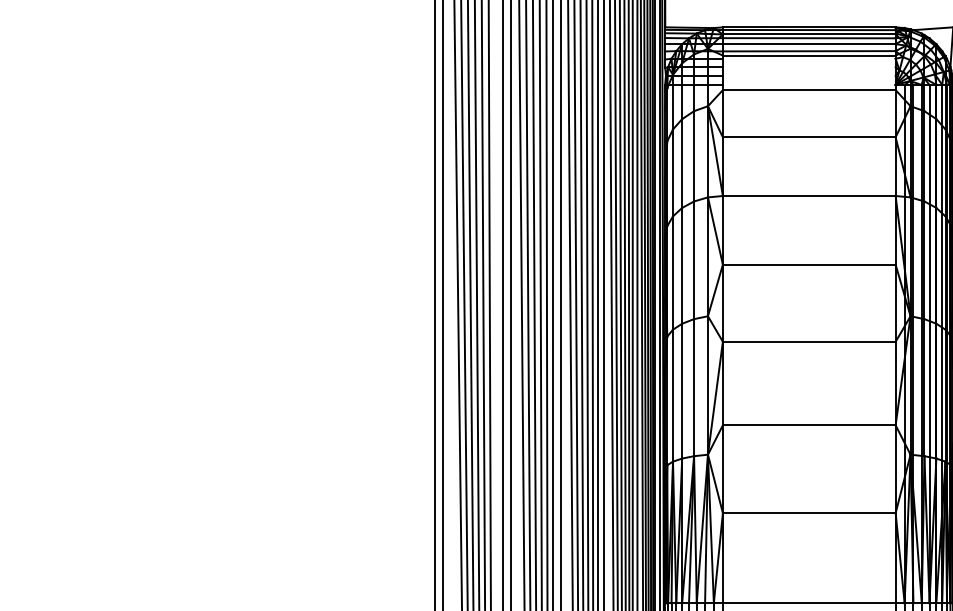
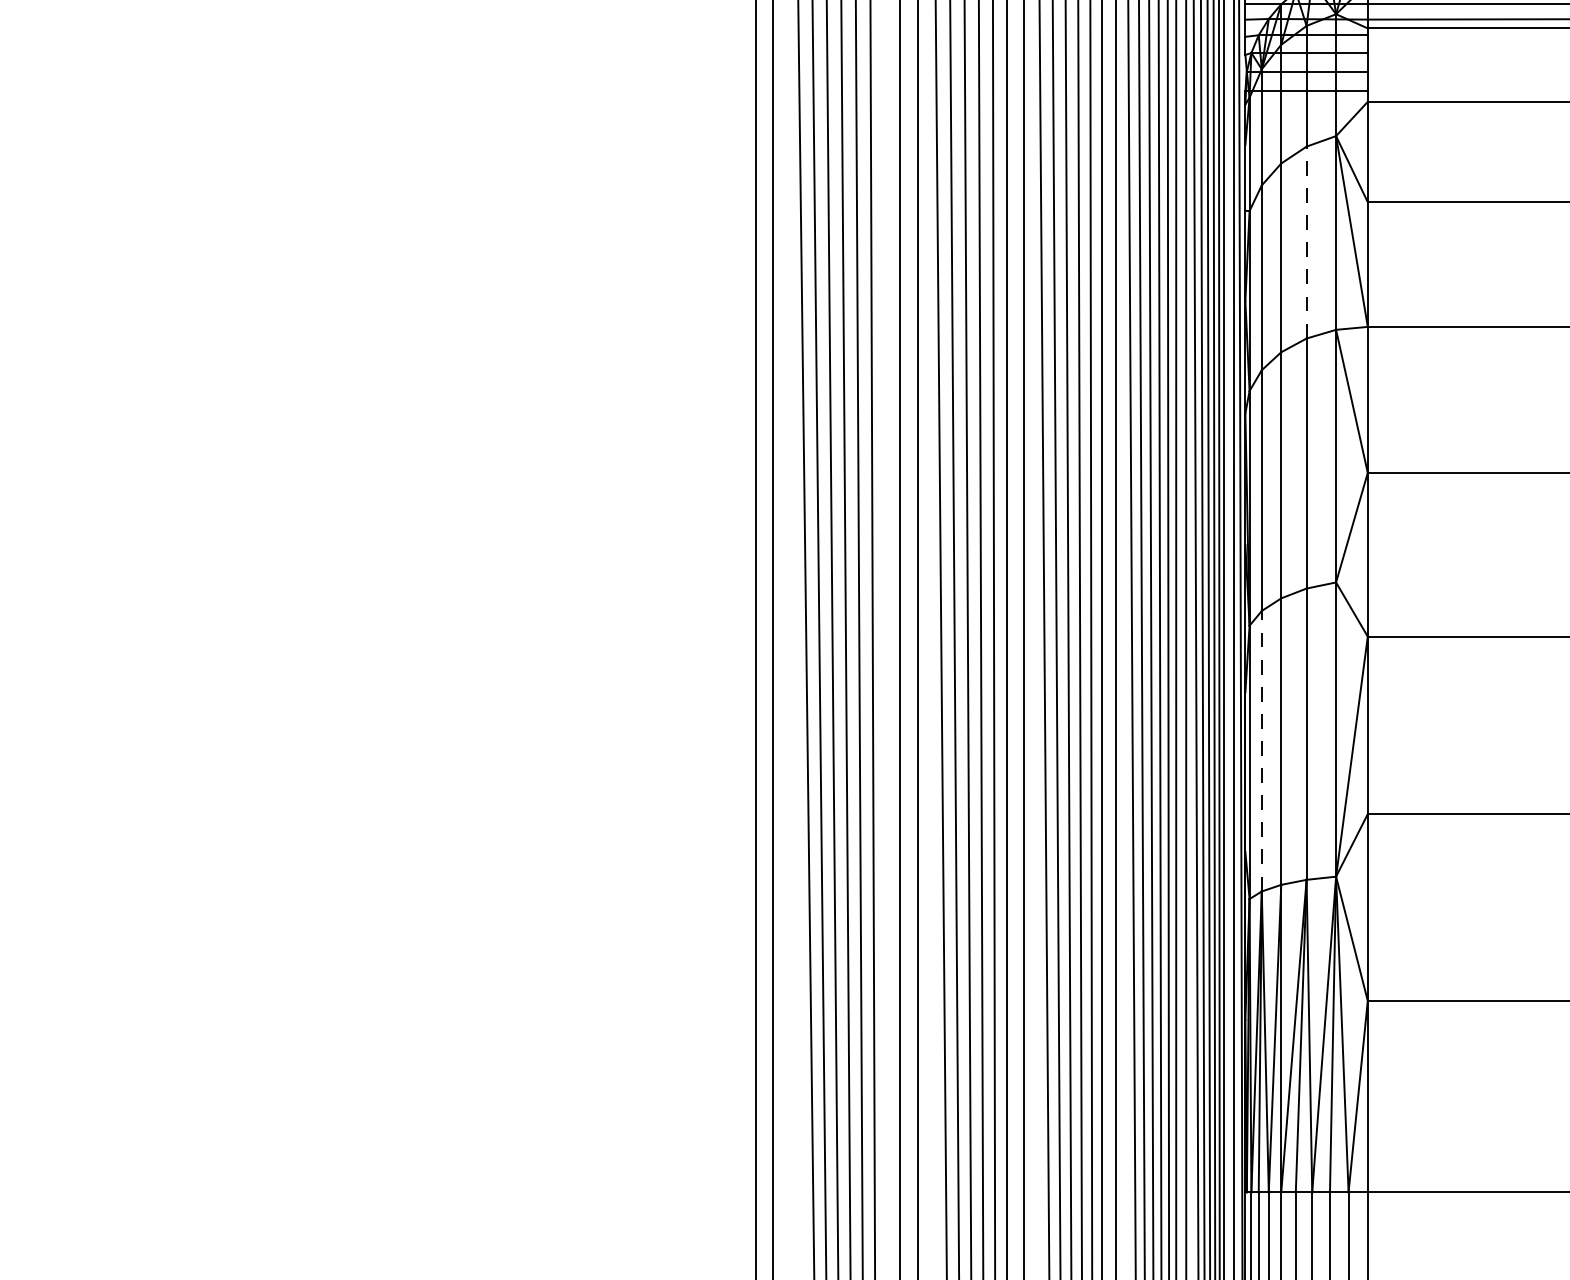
line: (694, 155) -> (1307, 240), solid -> dashed
line: (673, 395) -> (1262, 750), solid -> dashed

